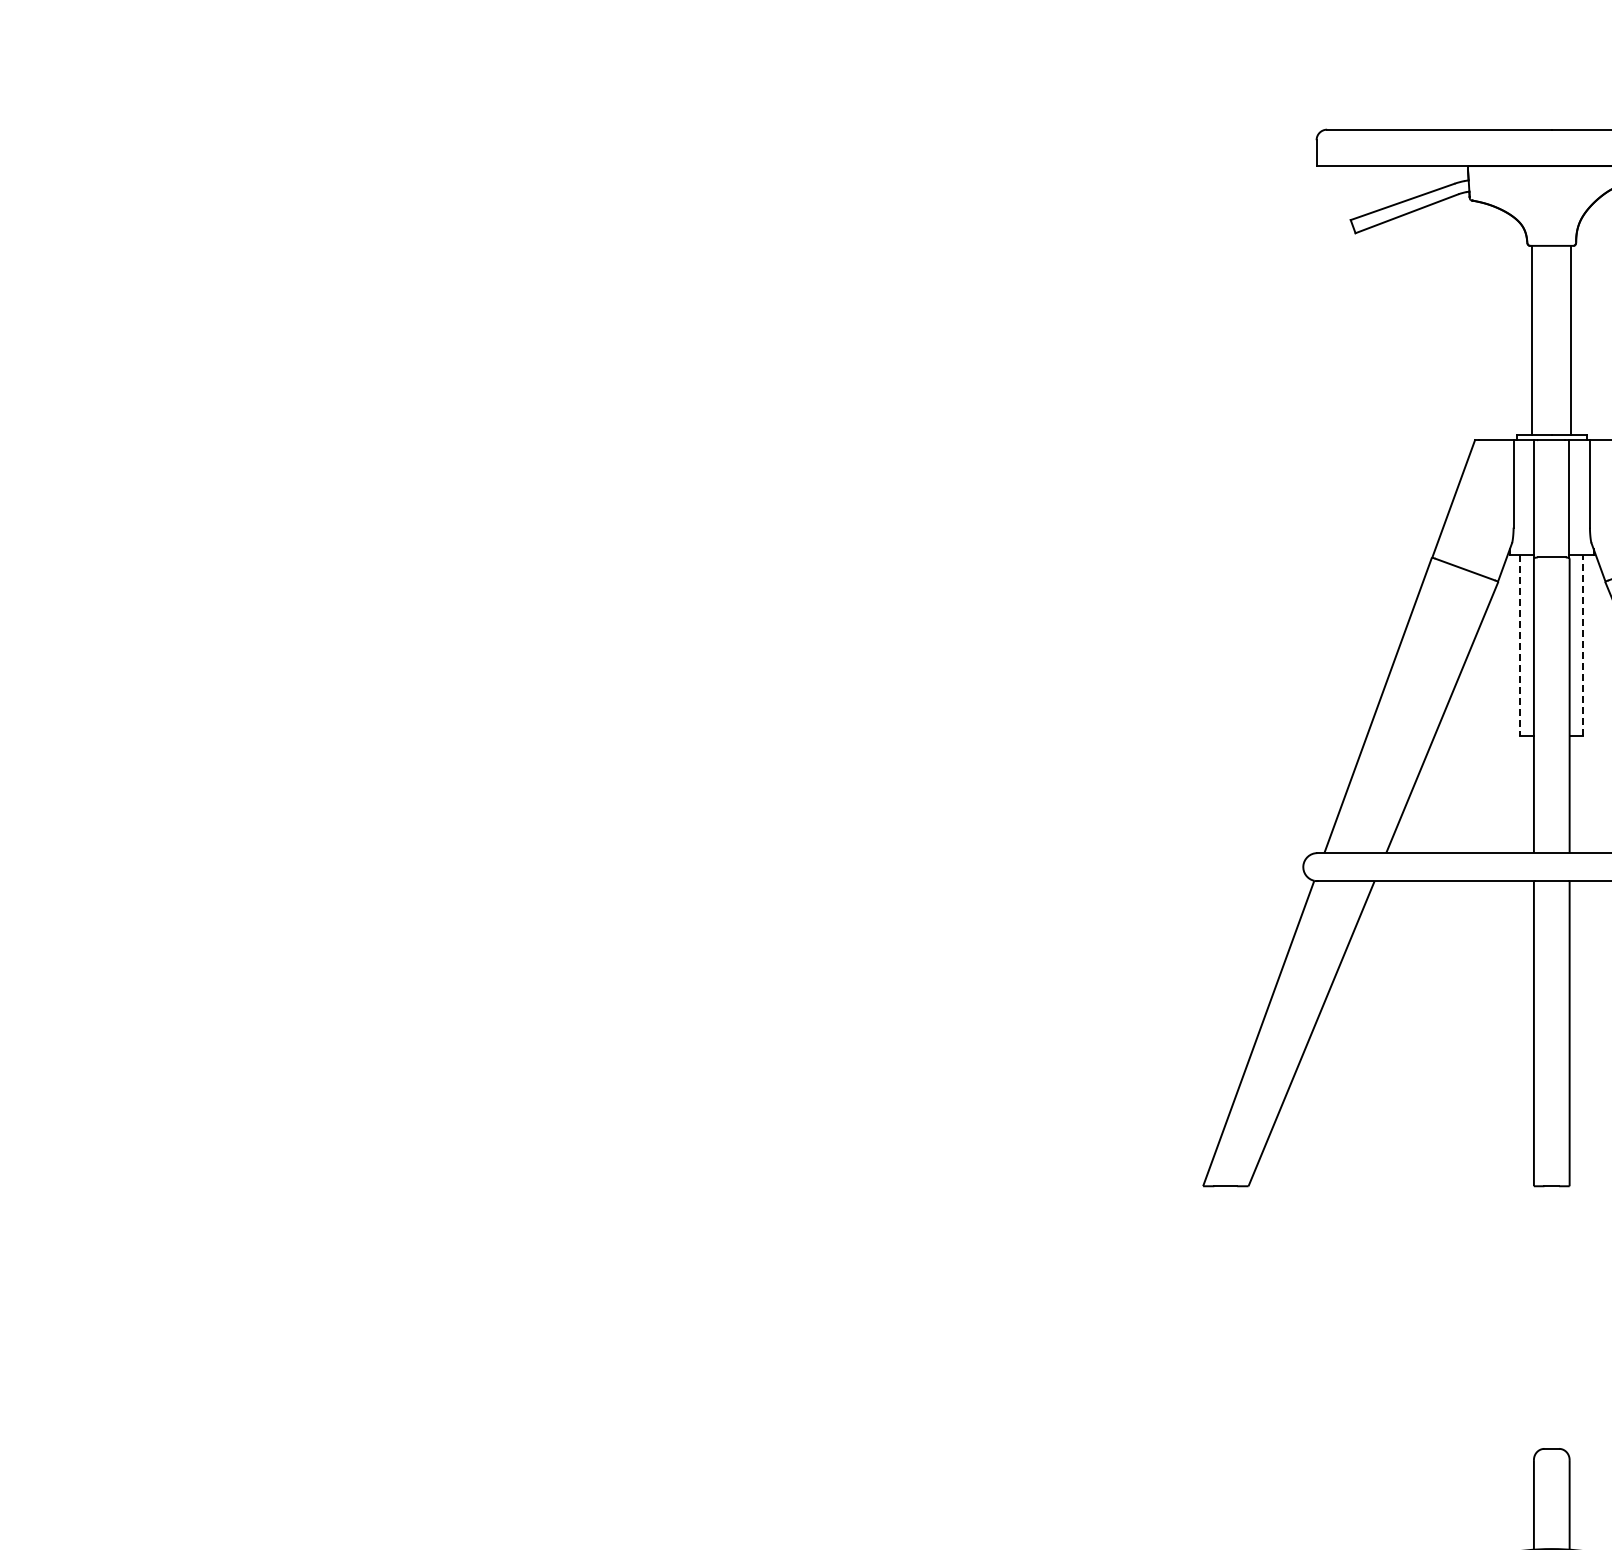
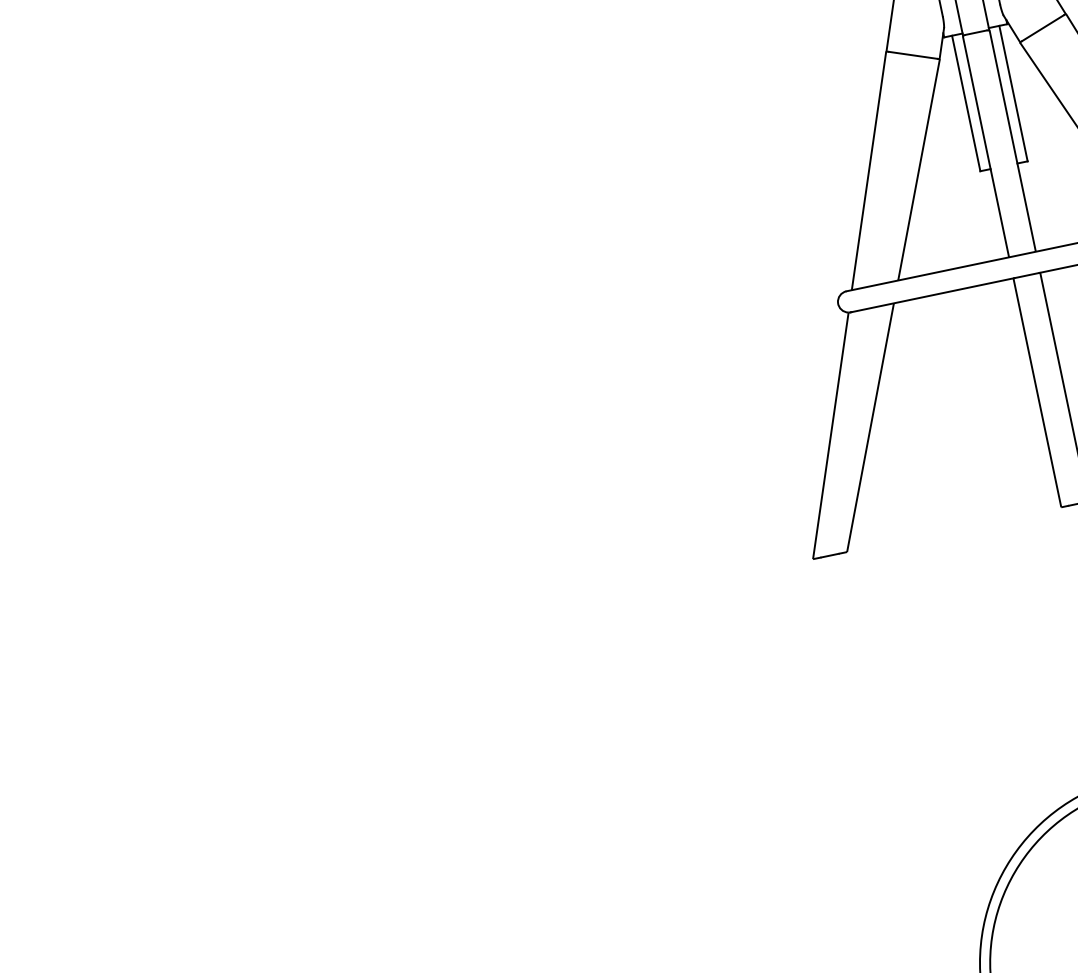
line: (1583, 644) -> (1013, 93), dashed -> solid
line: (1520, 645) -> (966, 103), dashed -> solid

